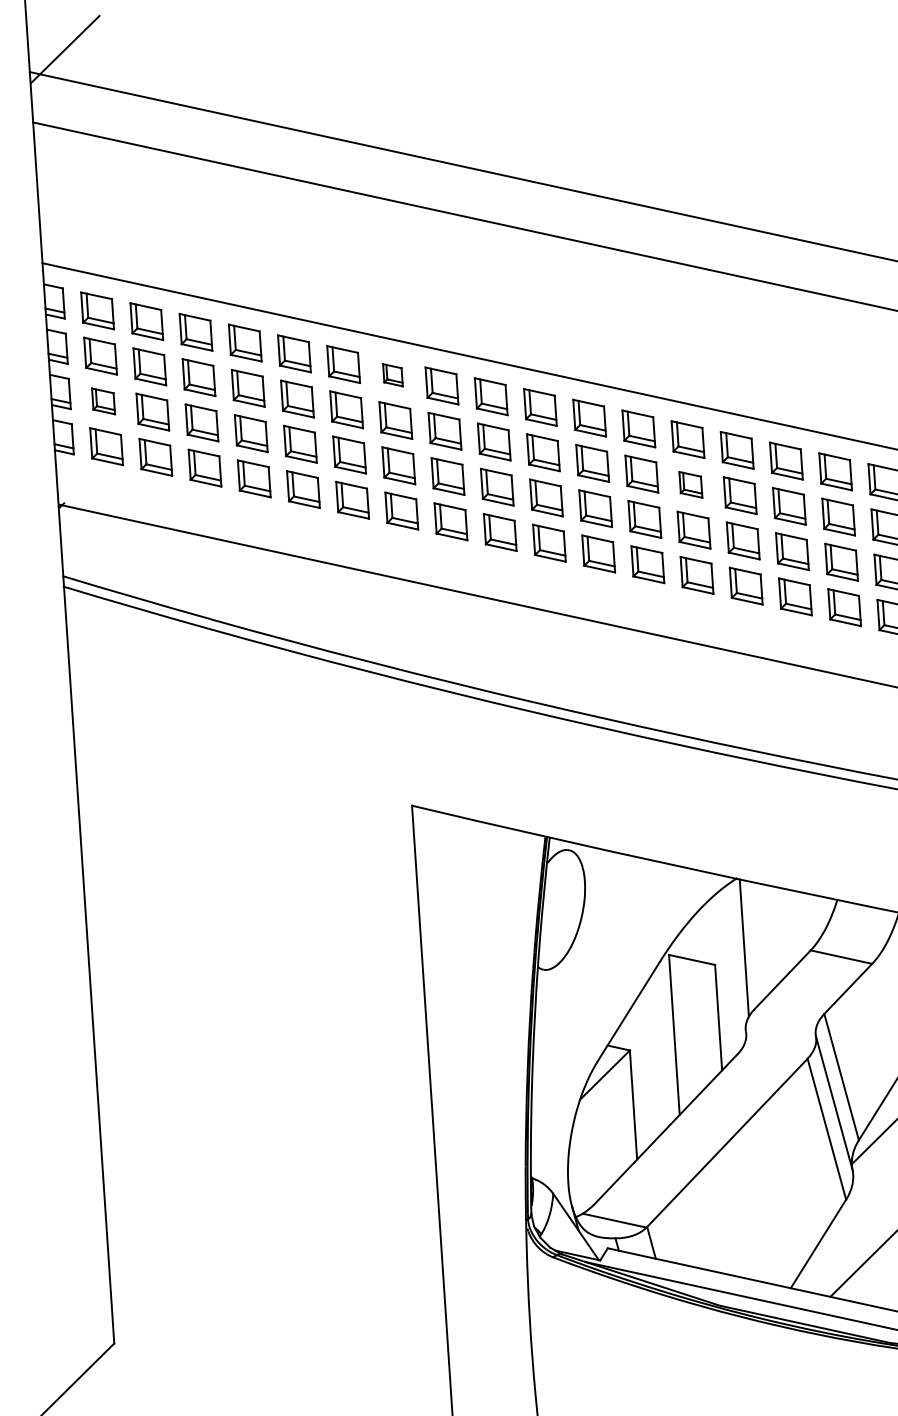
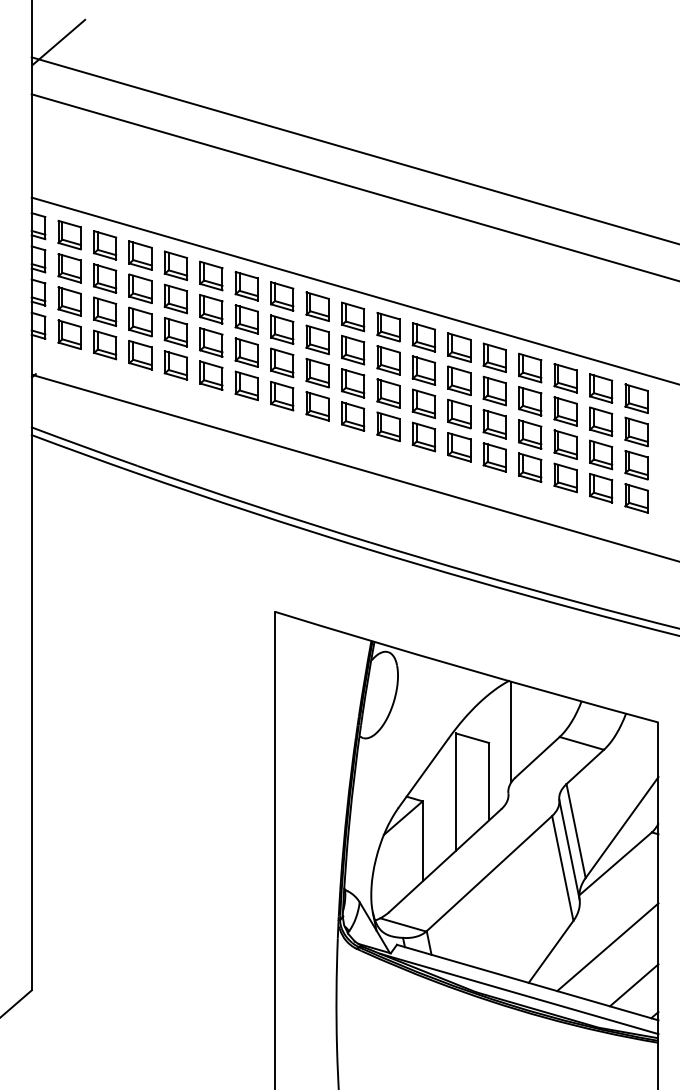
part: (393, 375) -> (282, 296), size x1.67
part: (103, 401) -> (69, 301), size x1.43
part: (690, 484) -> (494, 390), size x1.43

